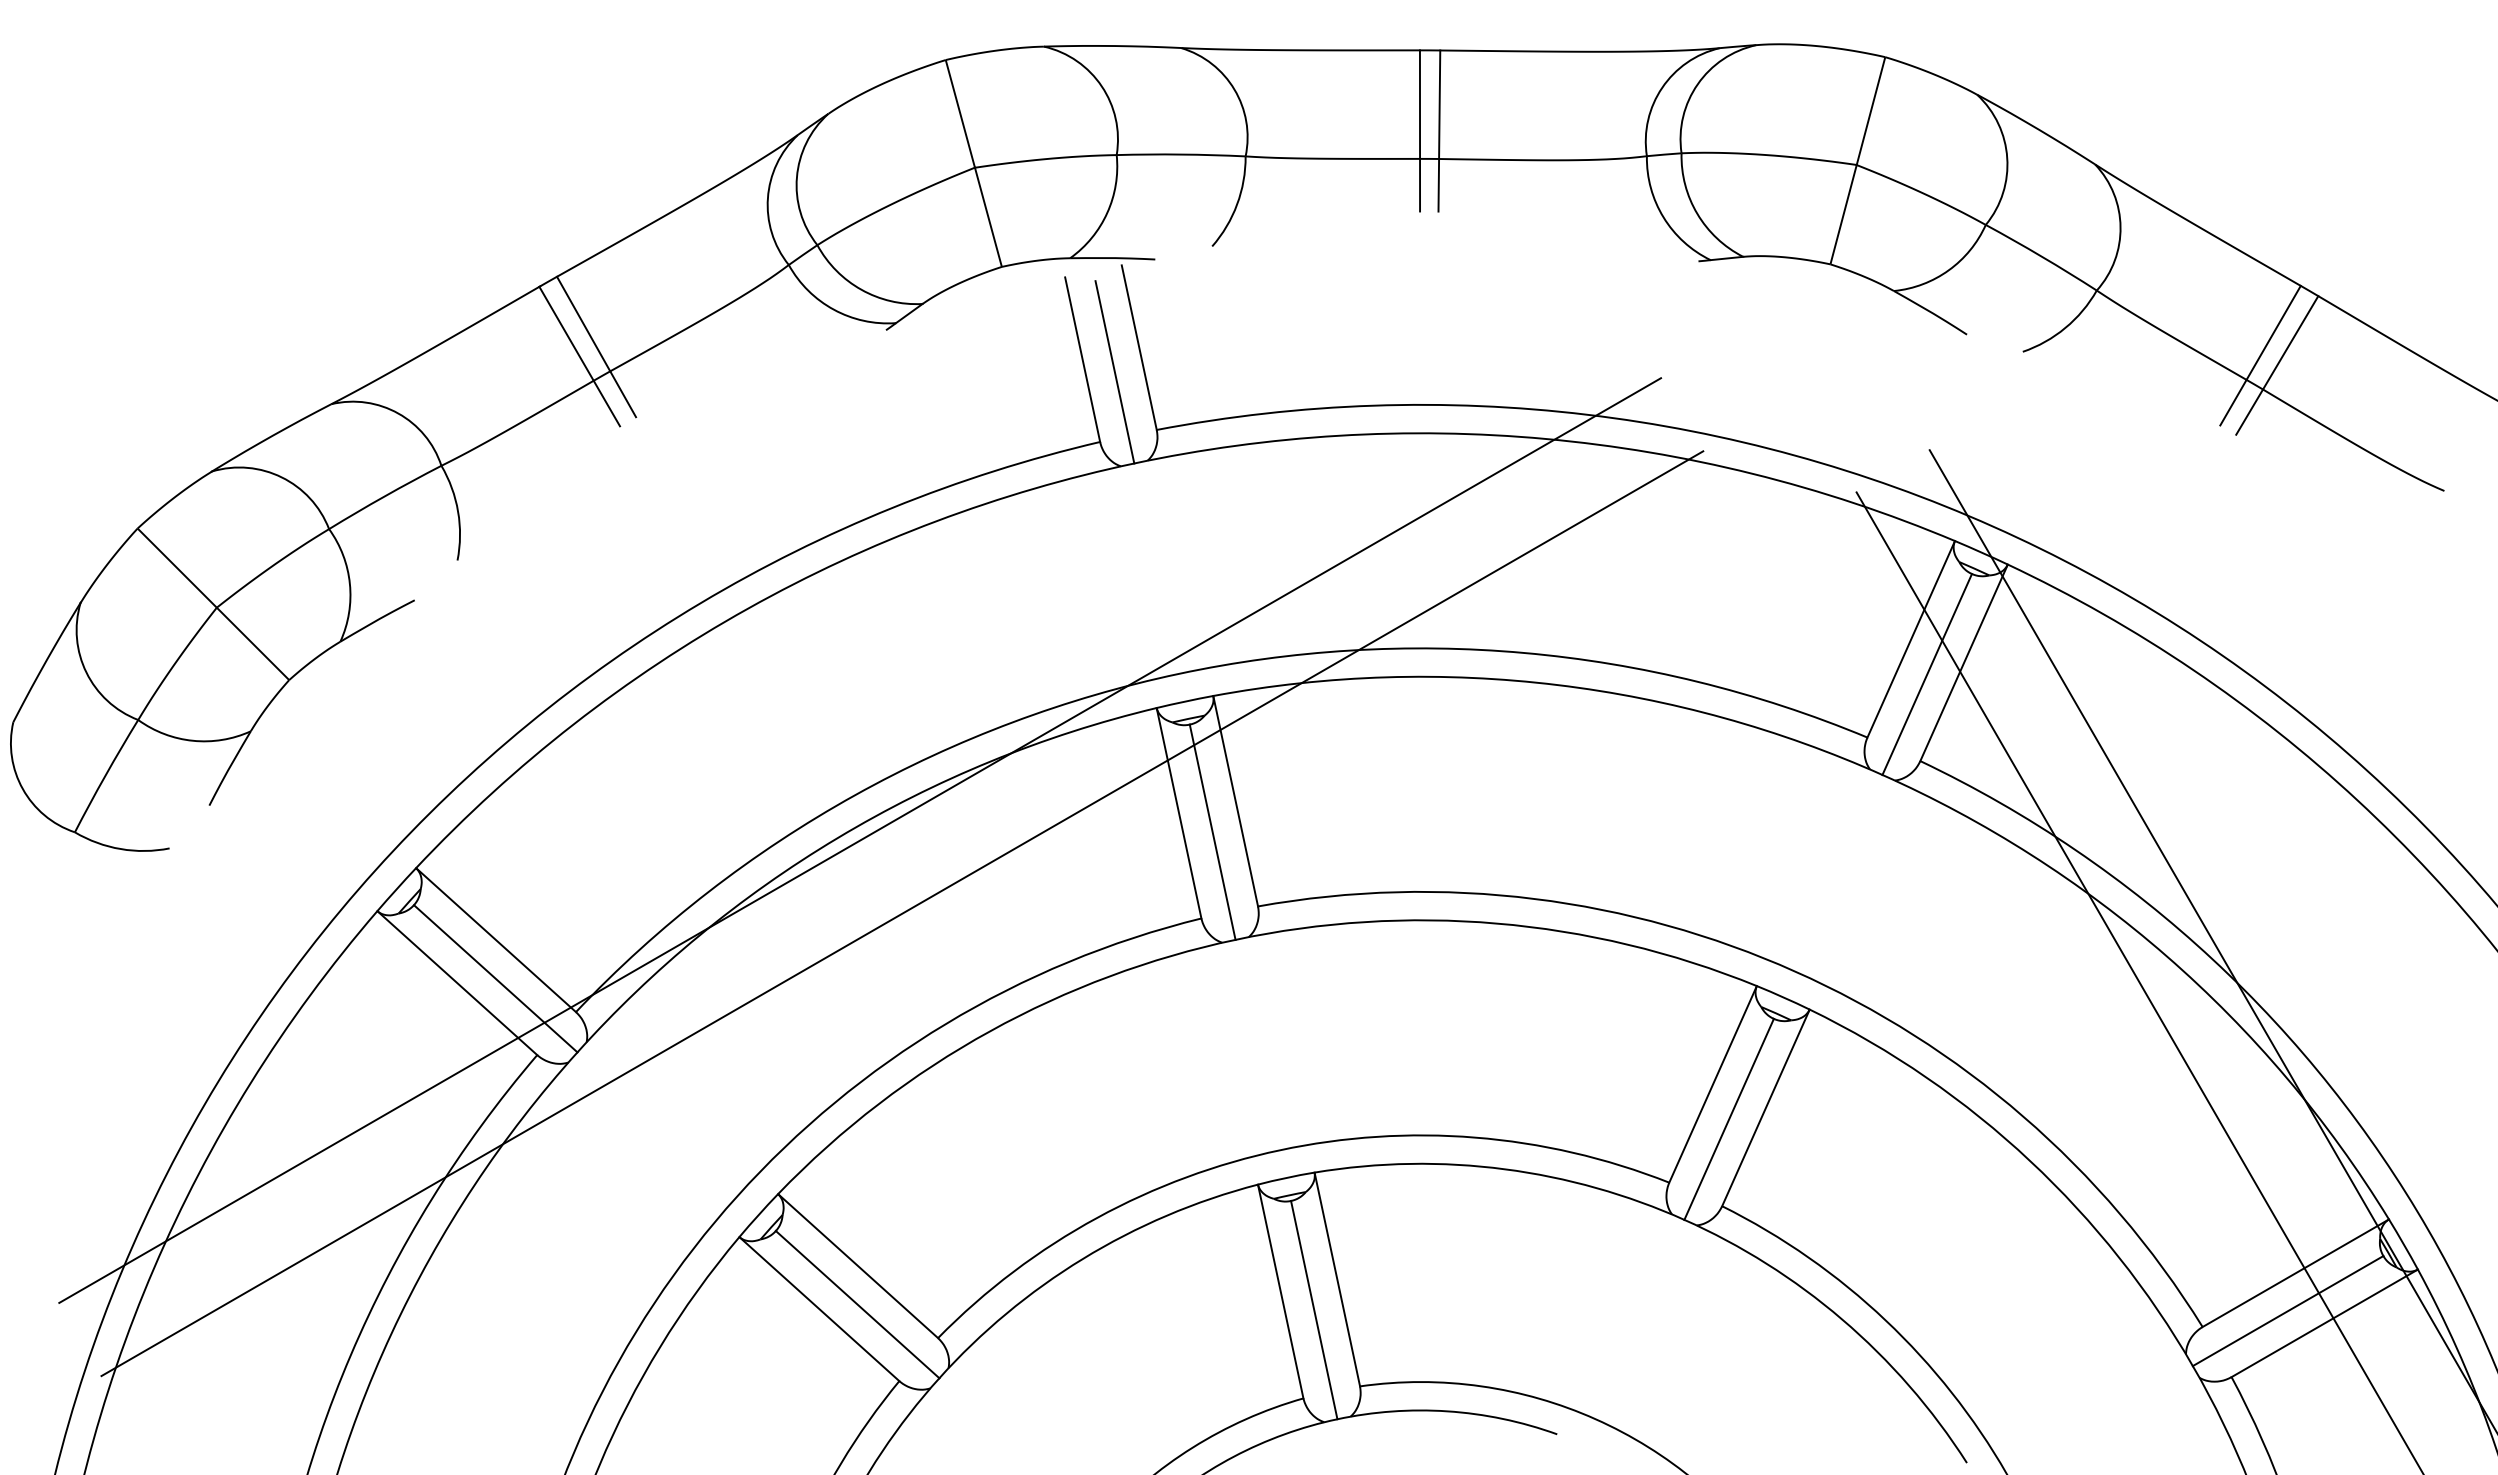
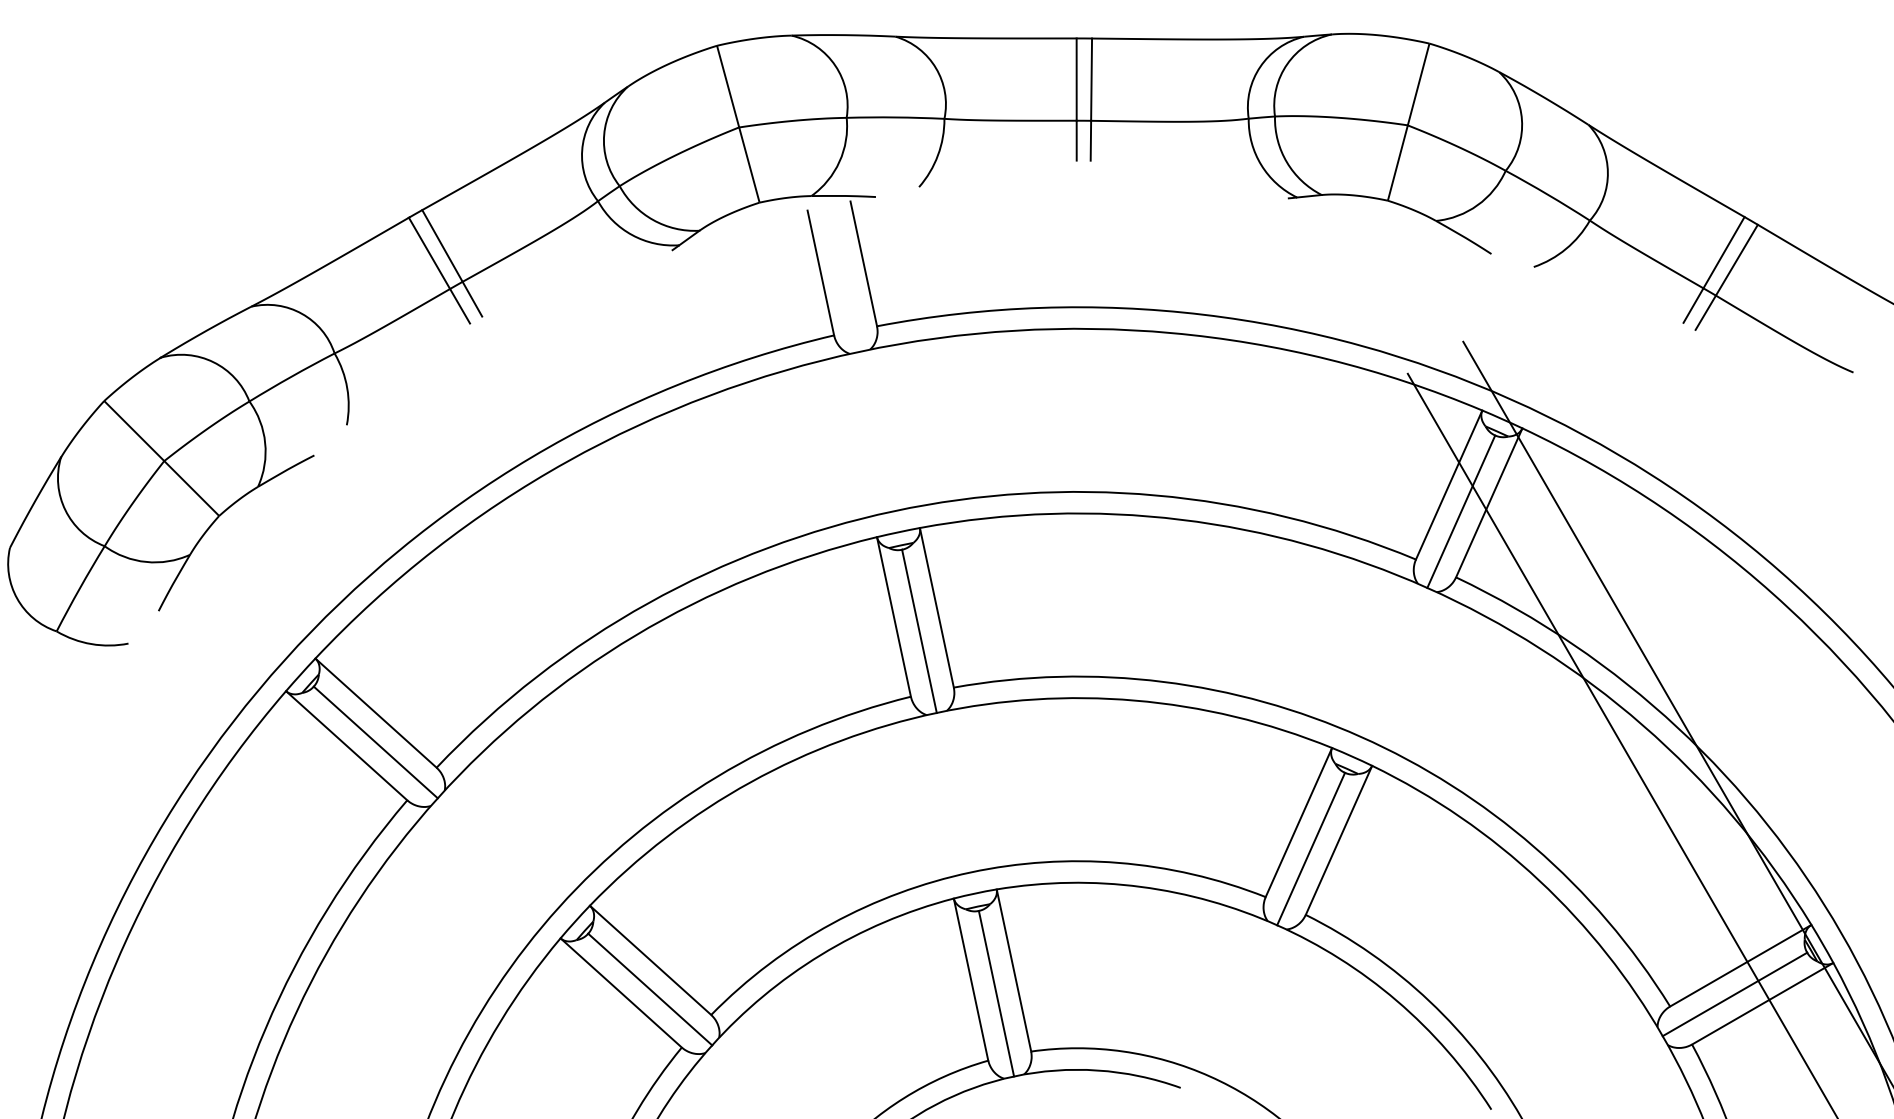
line: (1114, 372) -> (845, 282), removed
line: (859, 840) -> (651, 637), removed
line: (902, 913) -> (684, 692), removed

